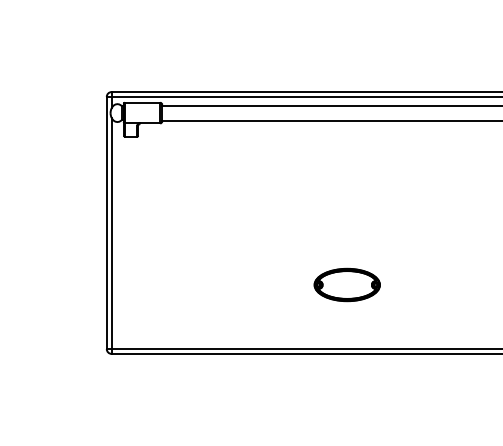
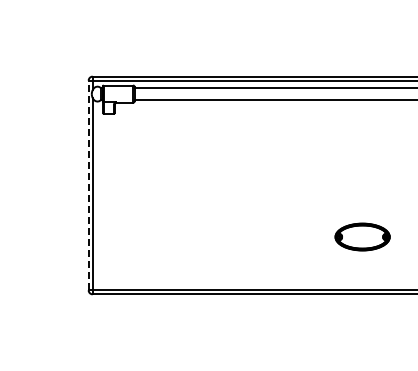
line: (106, 223) -> (88, 185), solid -> dashed
part: (347, 284) -> (362, 236), moved

